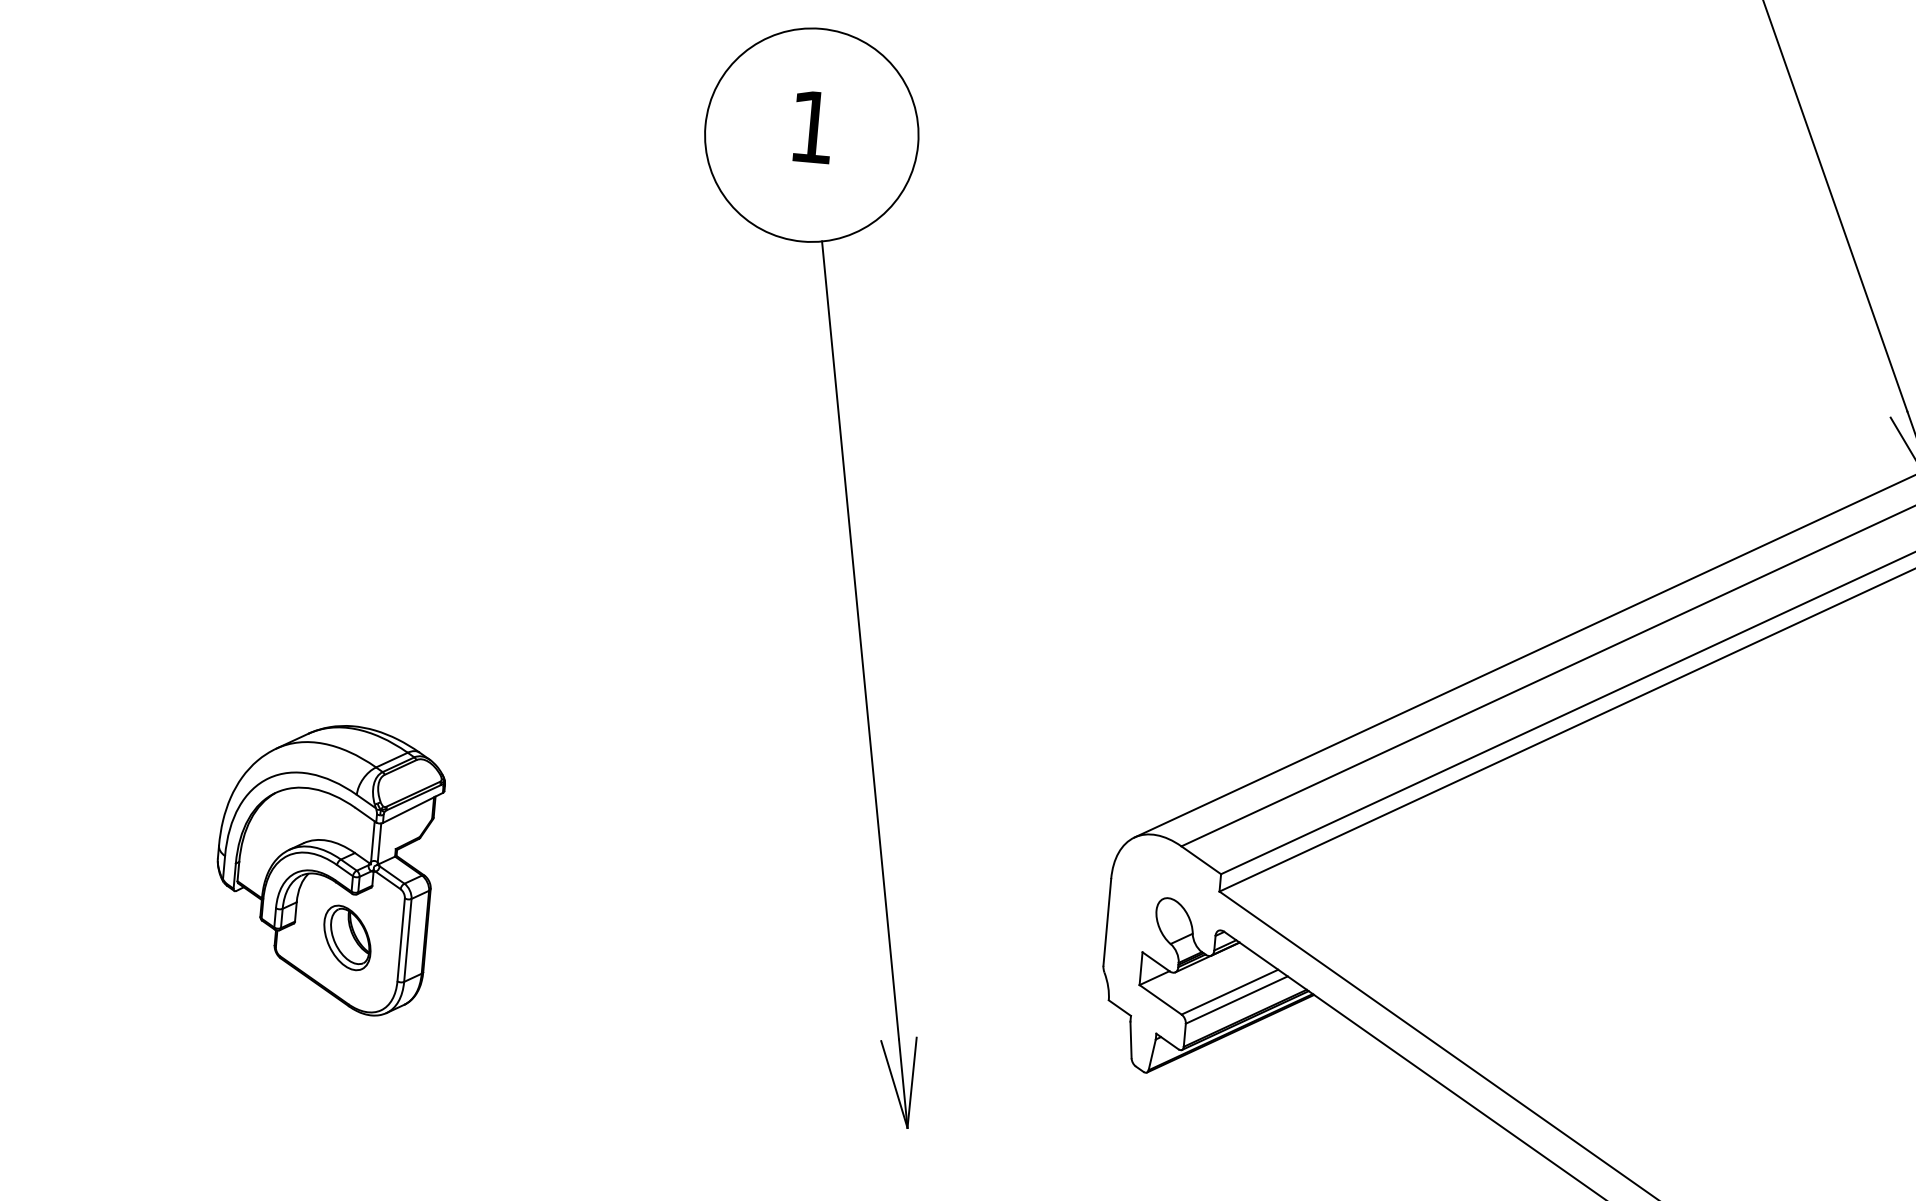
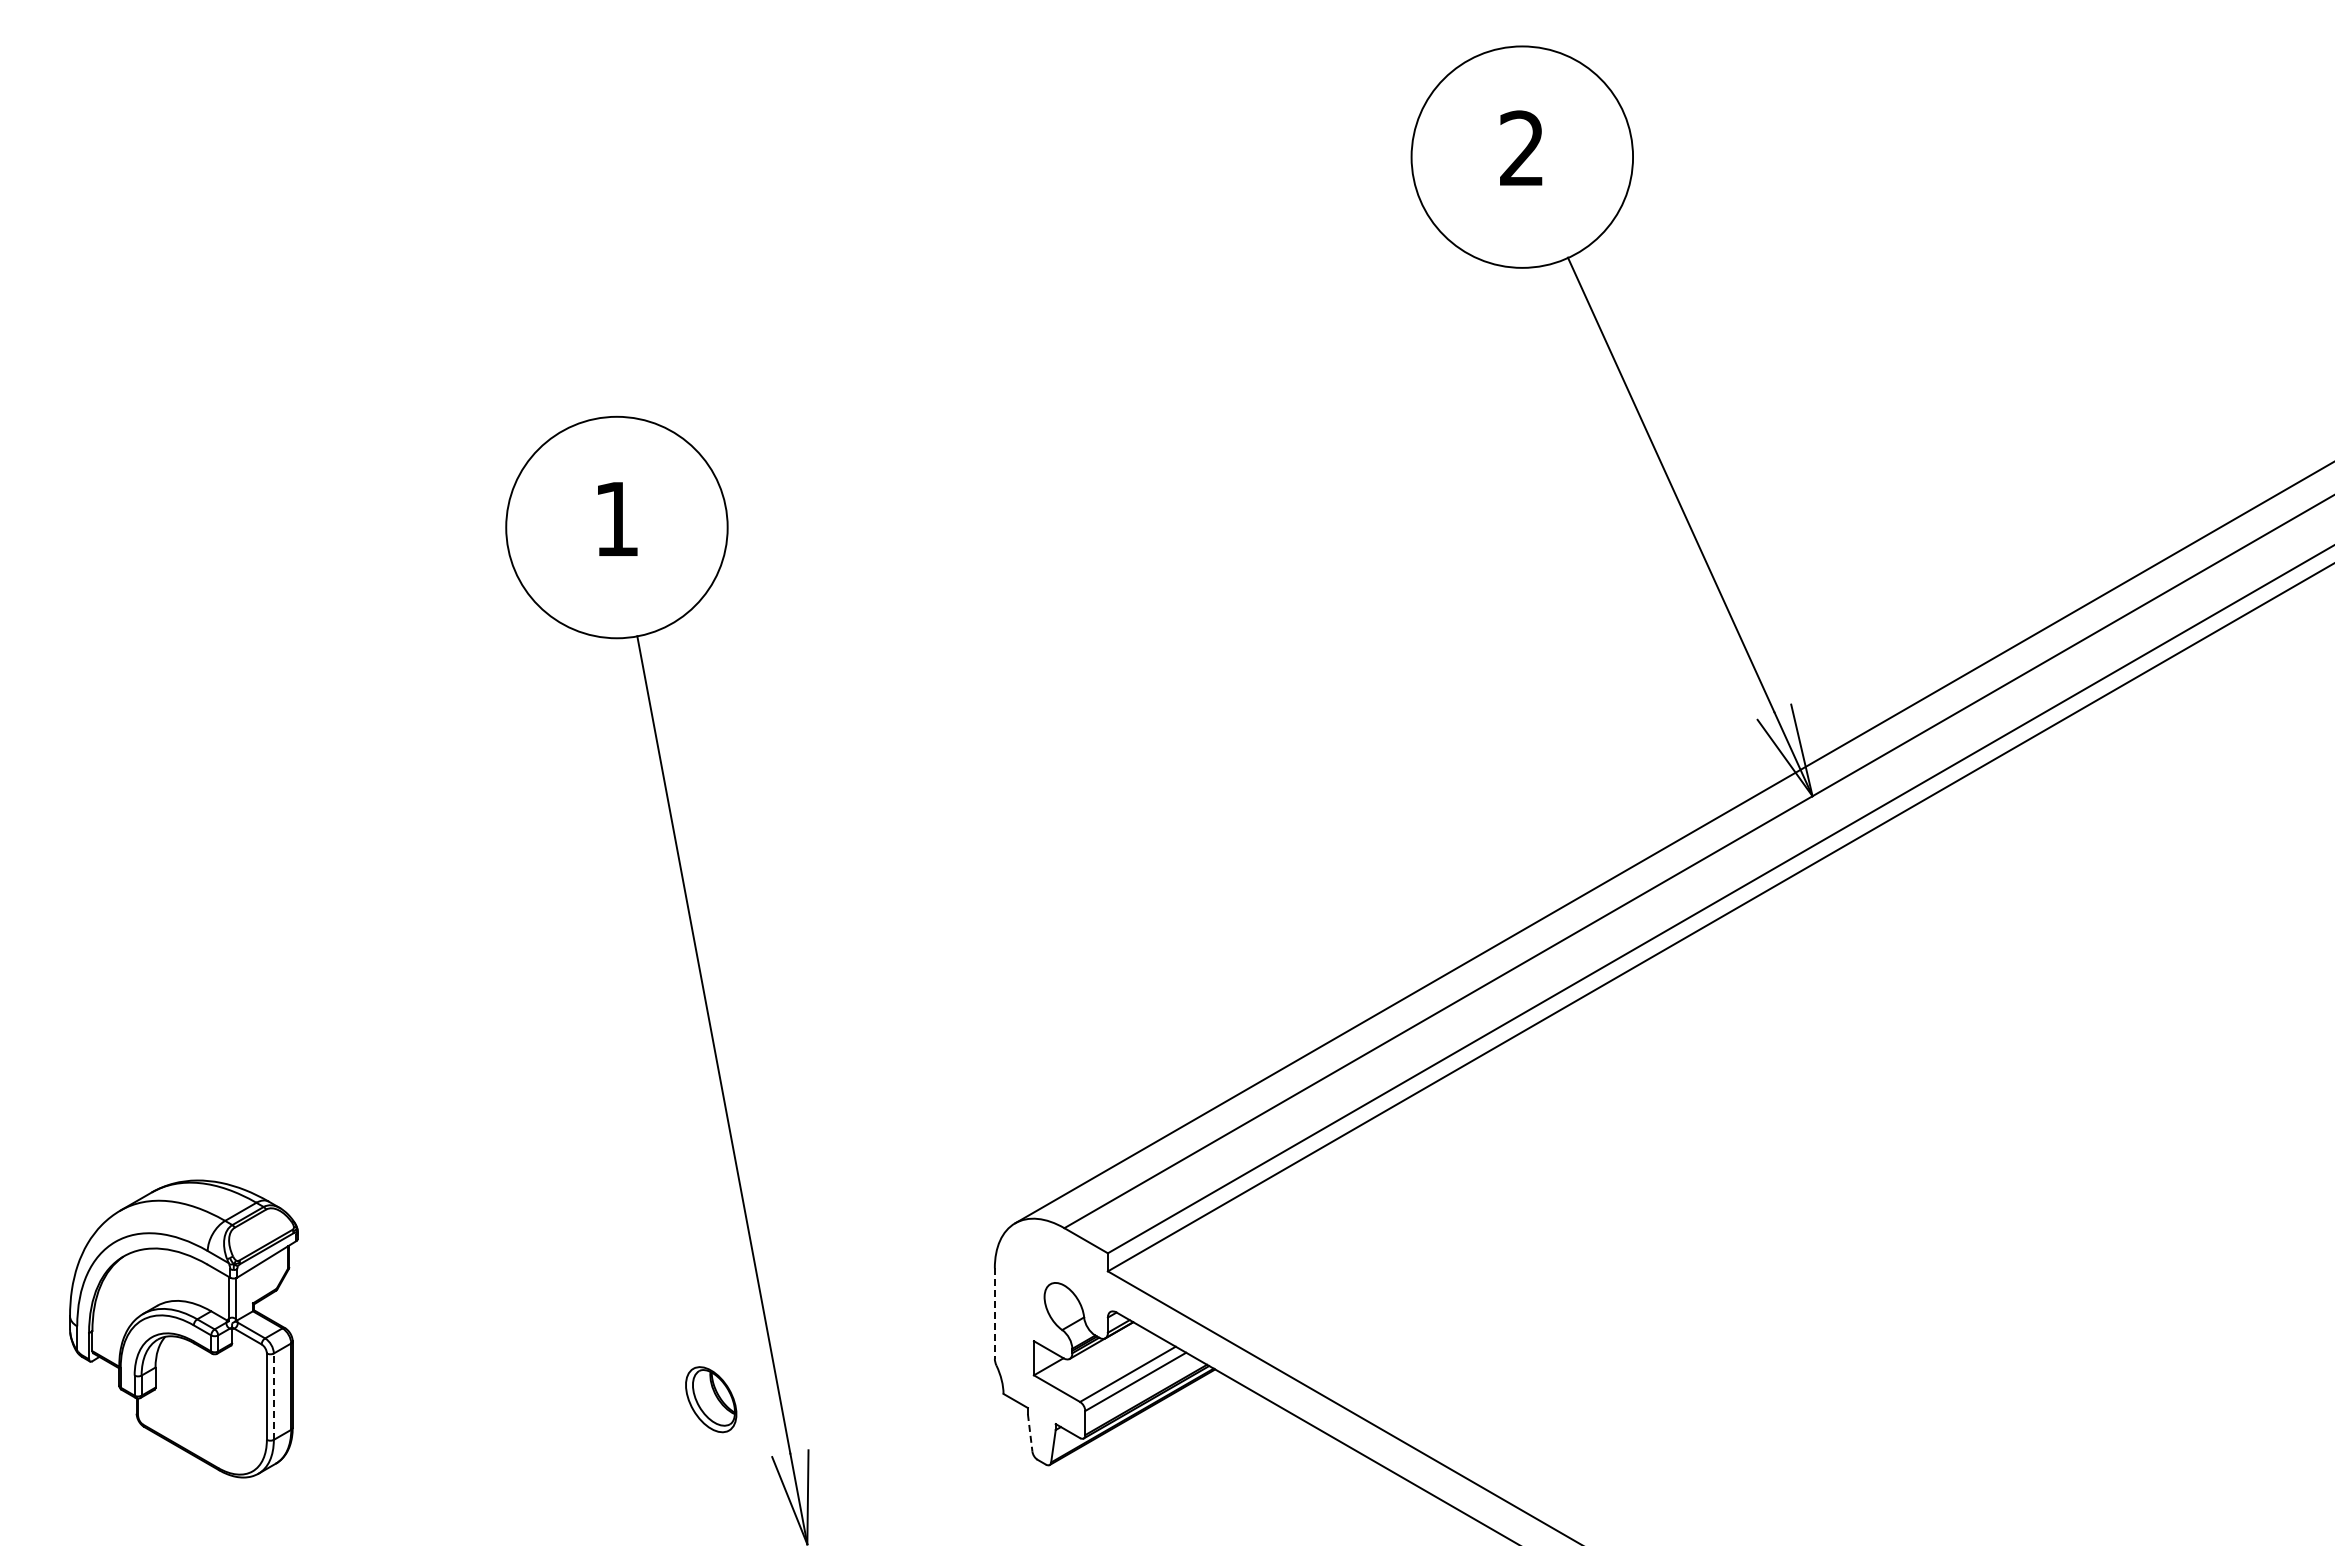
line: (1106, 923) -> (994, 1314), solid -> dashed
part: (347, 937) -> (711, 1399), moved
line: (407, 940) -> (273, 1396), solid -> dashed
line: (1131, 1039) -> (1030, 1432), solid -> dashed

